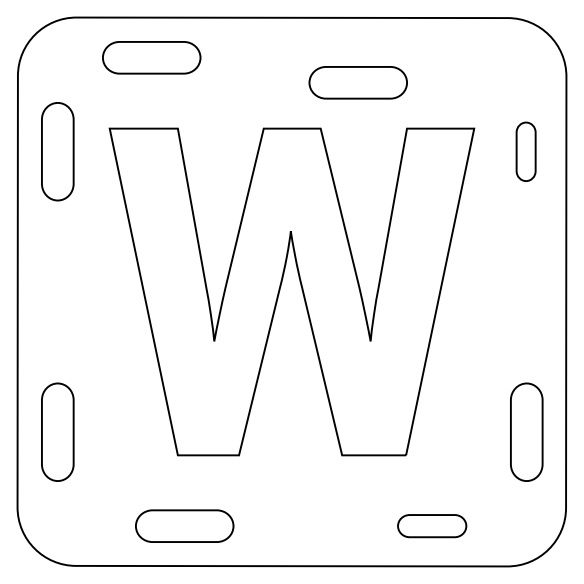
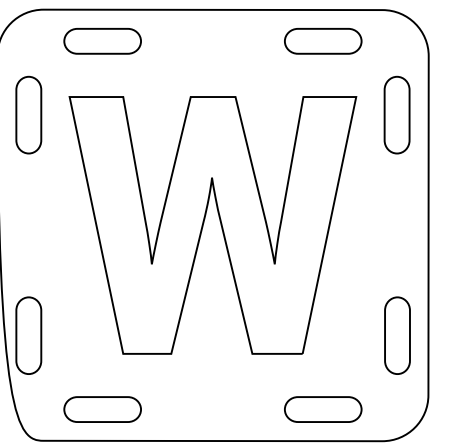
part: (357, 82) -> (322, 41), moved
part: (525, 151) -> (396, 114), size x1.67
part: (184, 525) -> (102, 409), moved
part: (431, 525) -> (322, 409), size x1.43

